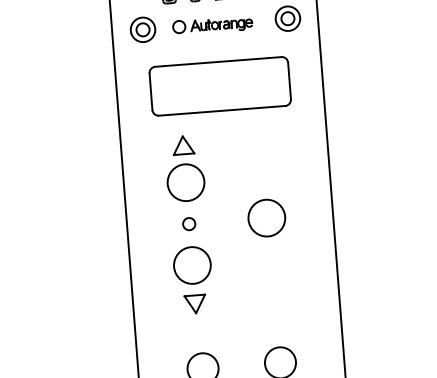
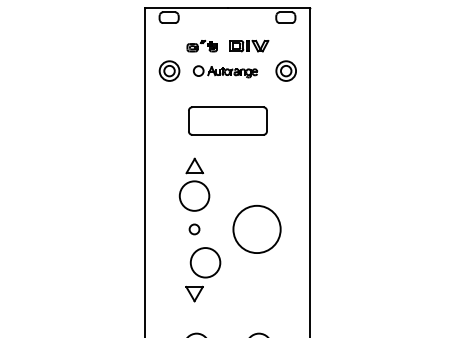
part: (219, 85) -> (227, 120), size x0.7
circle: (266, 218) -> (256, 229), size x1.6
circle: (192, 265) -> (205, 262), moved

